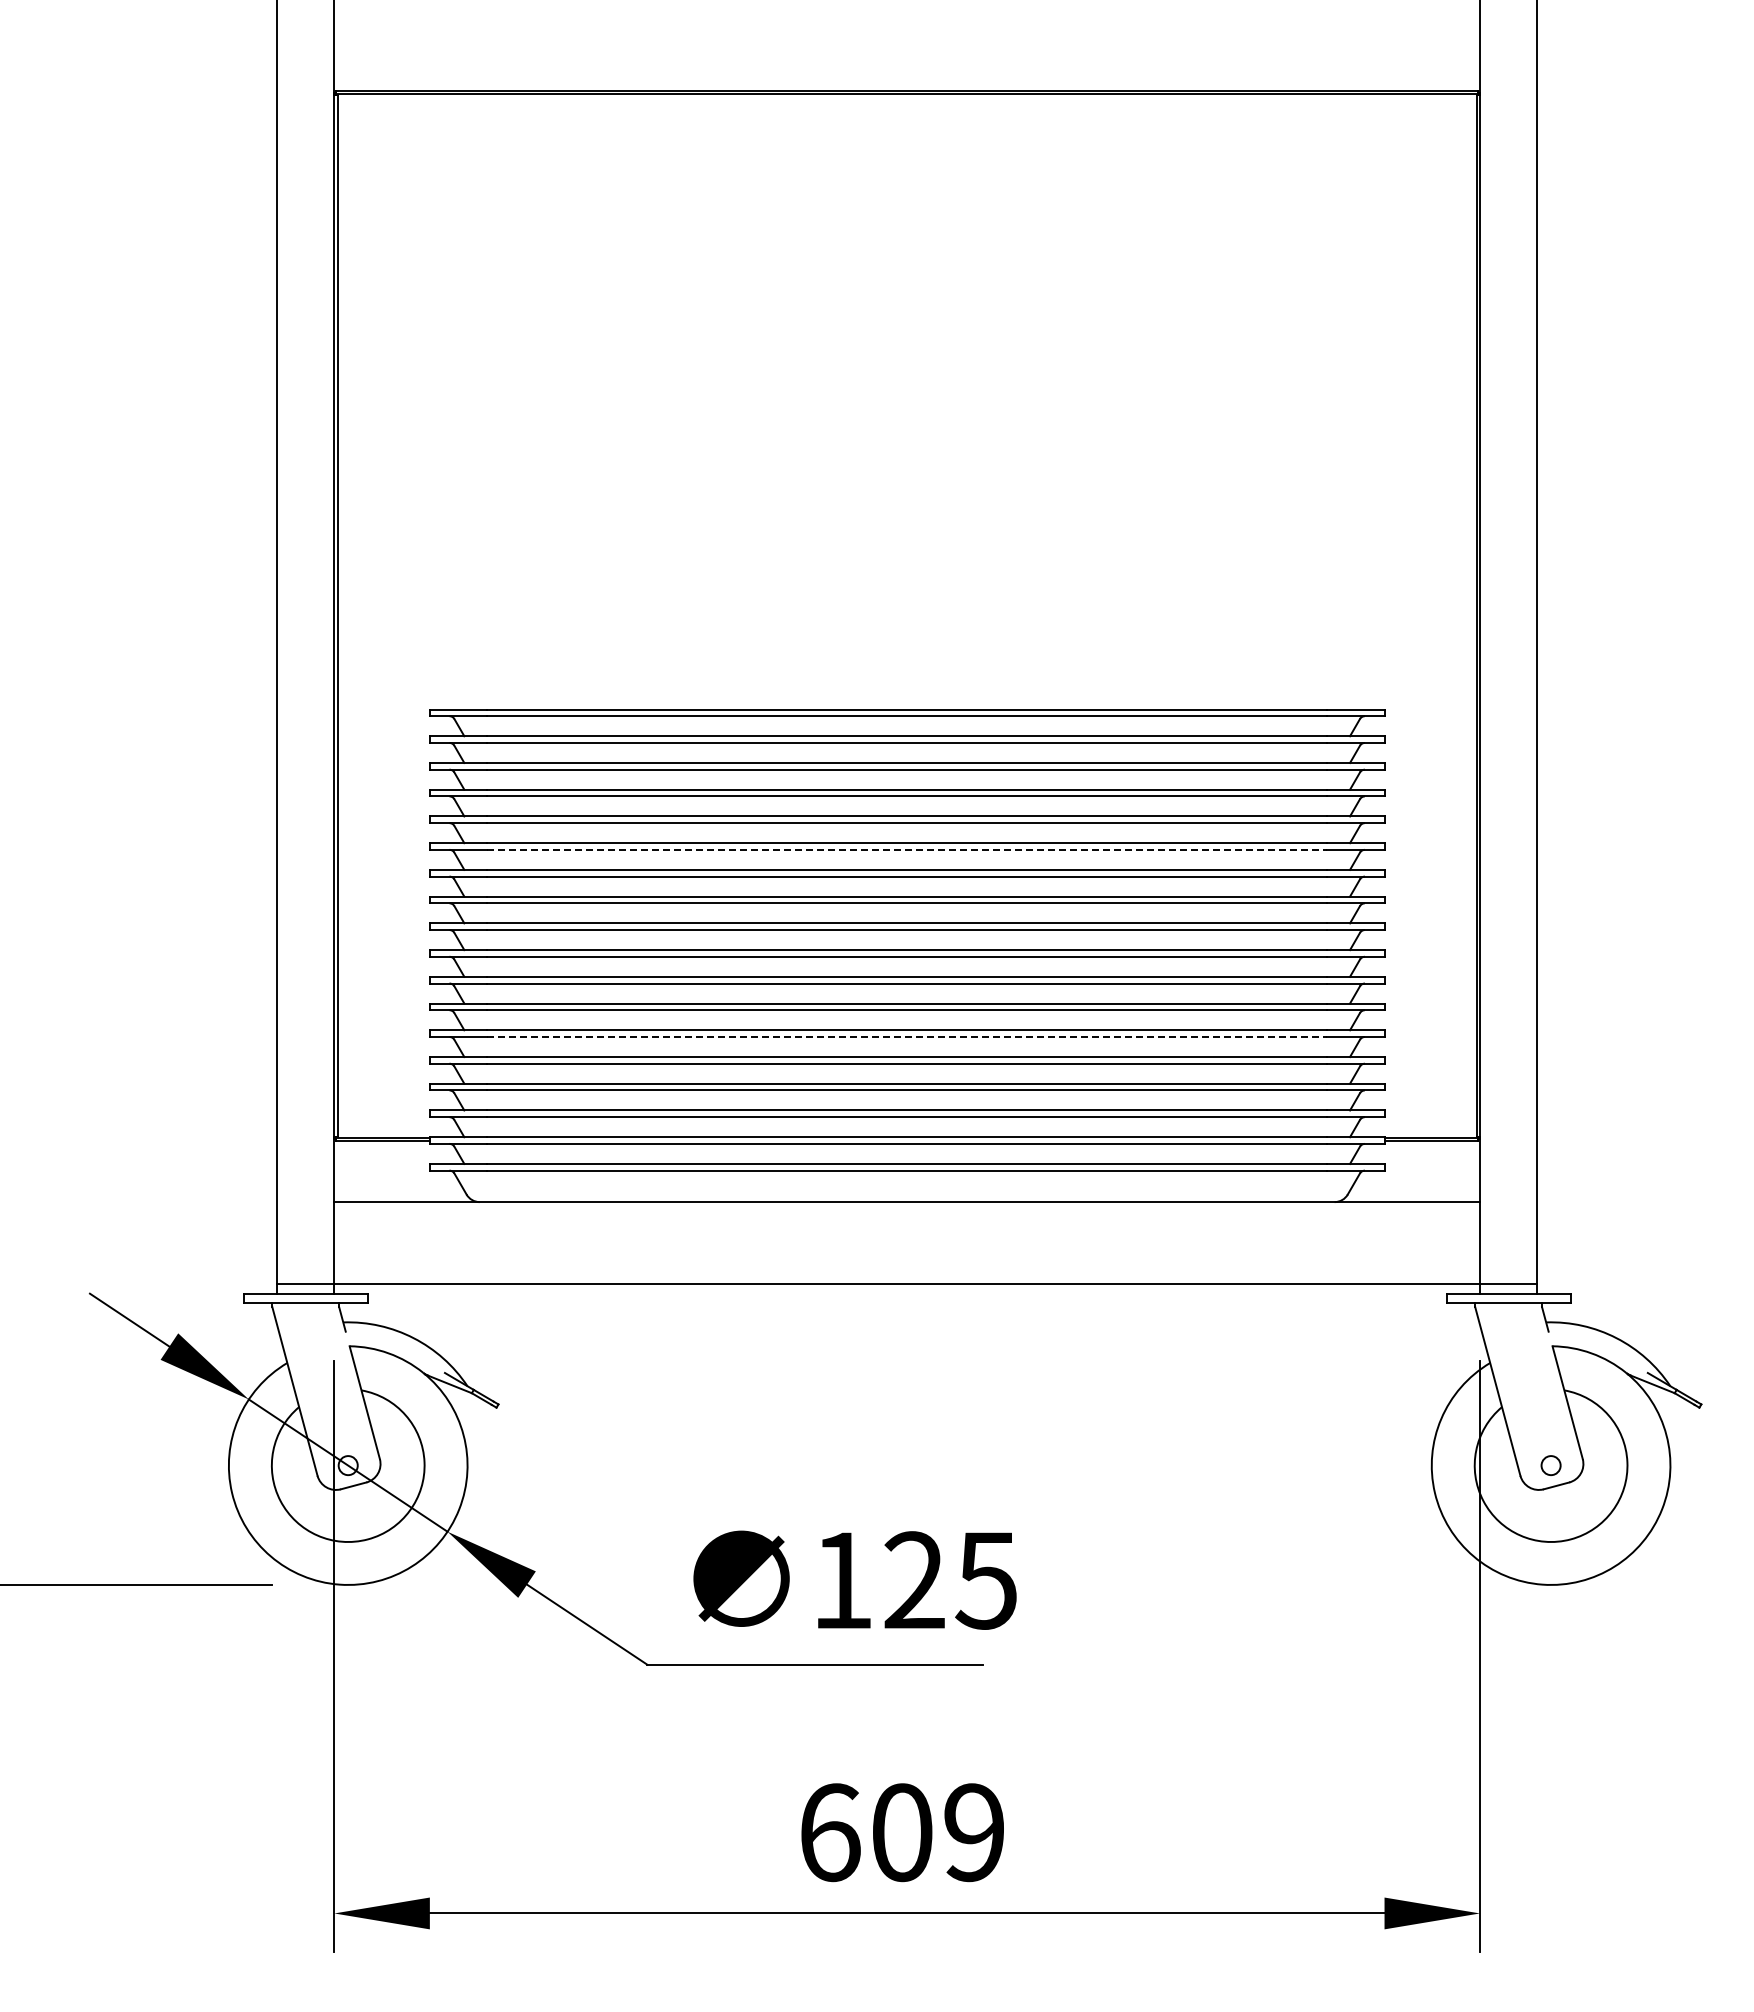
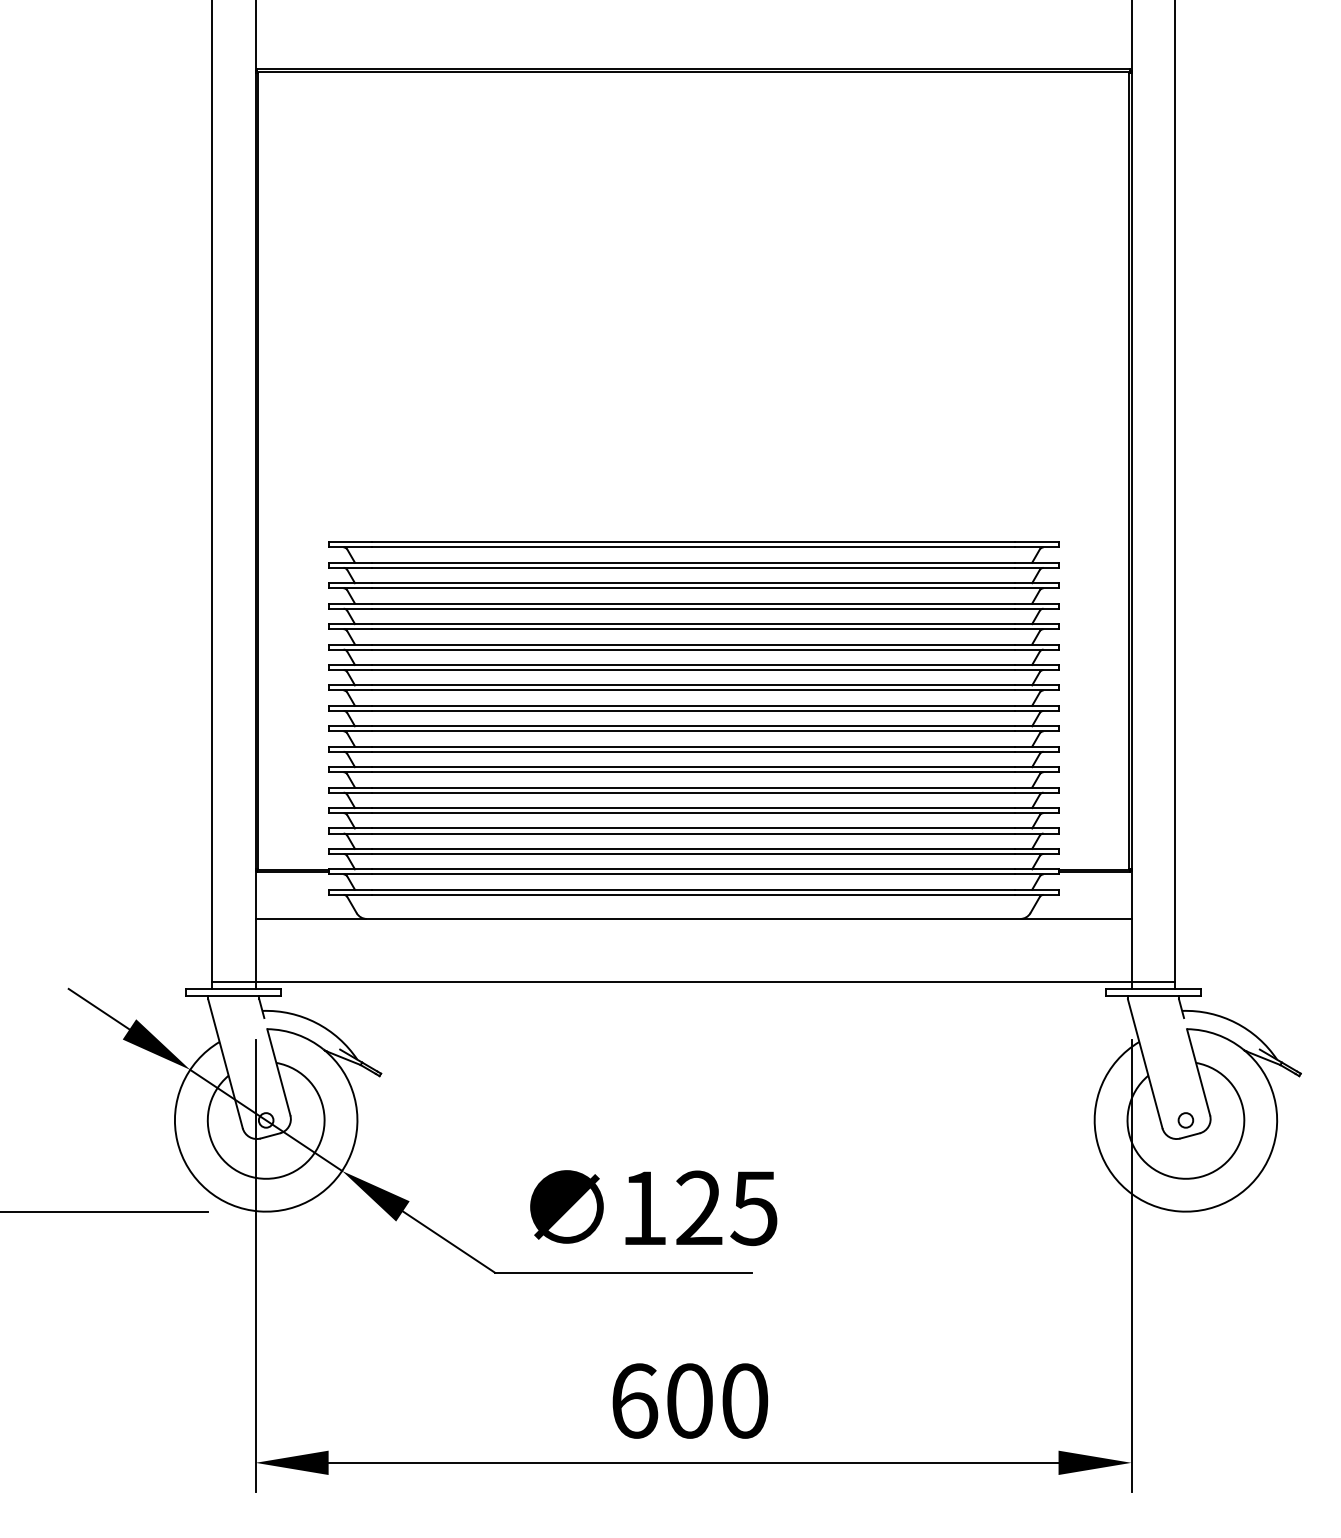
line: (907, 849) -> (693, 649), dashed -> solid
line: (907, 1036) -> (693, 792), dashed -> solid
text: (974, 1832) -> (745, 1400), 609 -> 600

